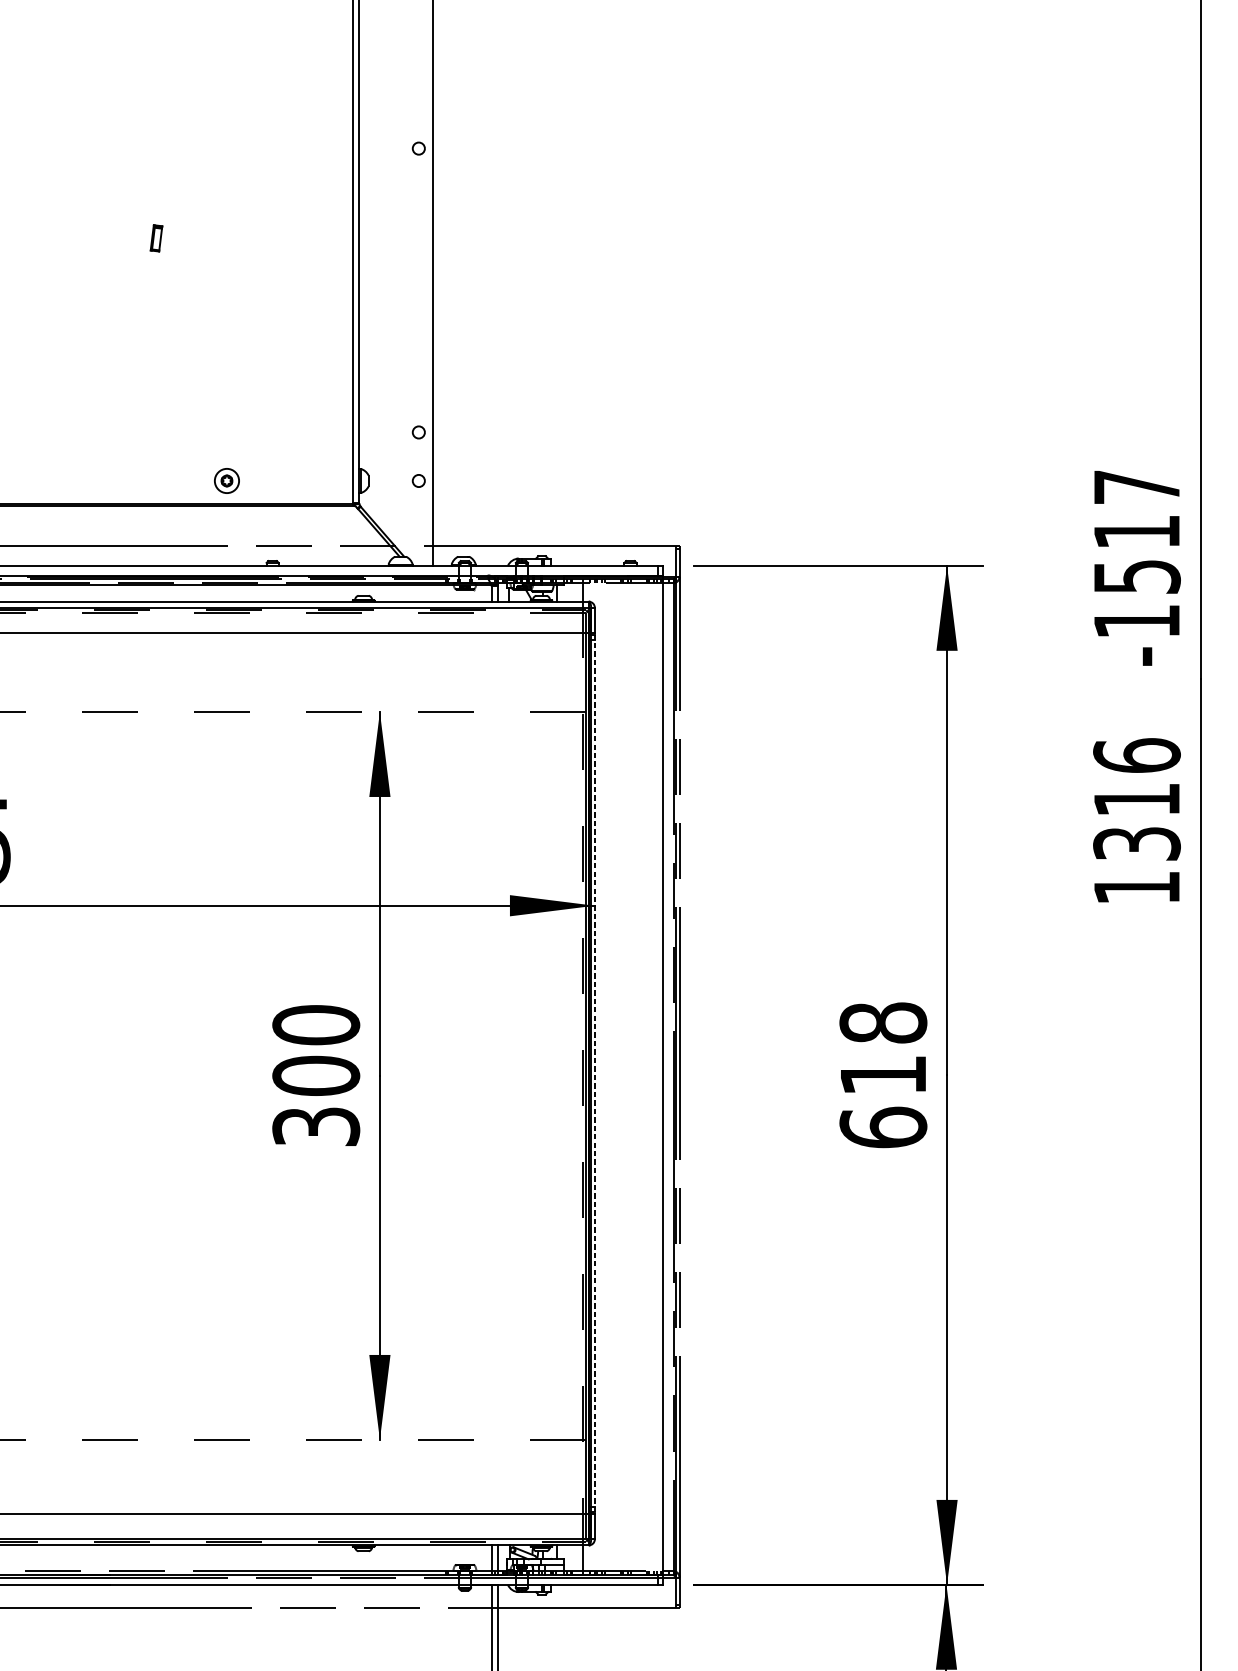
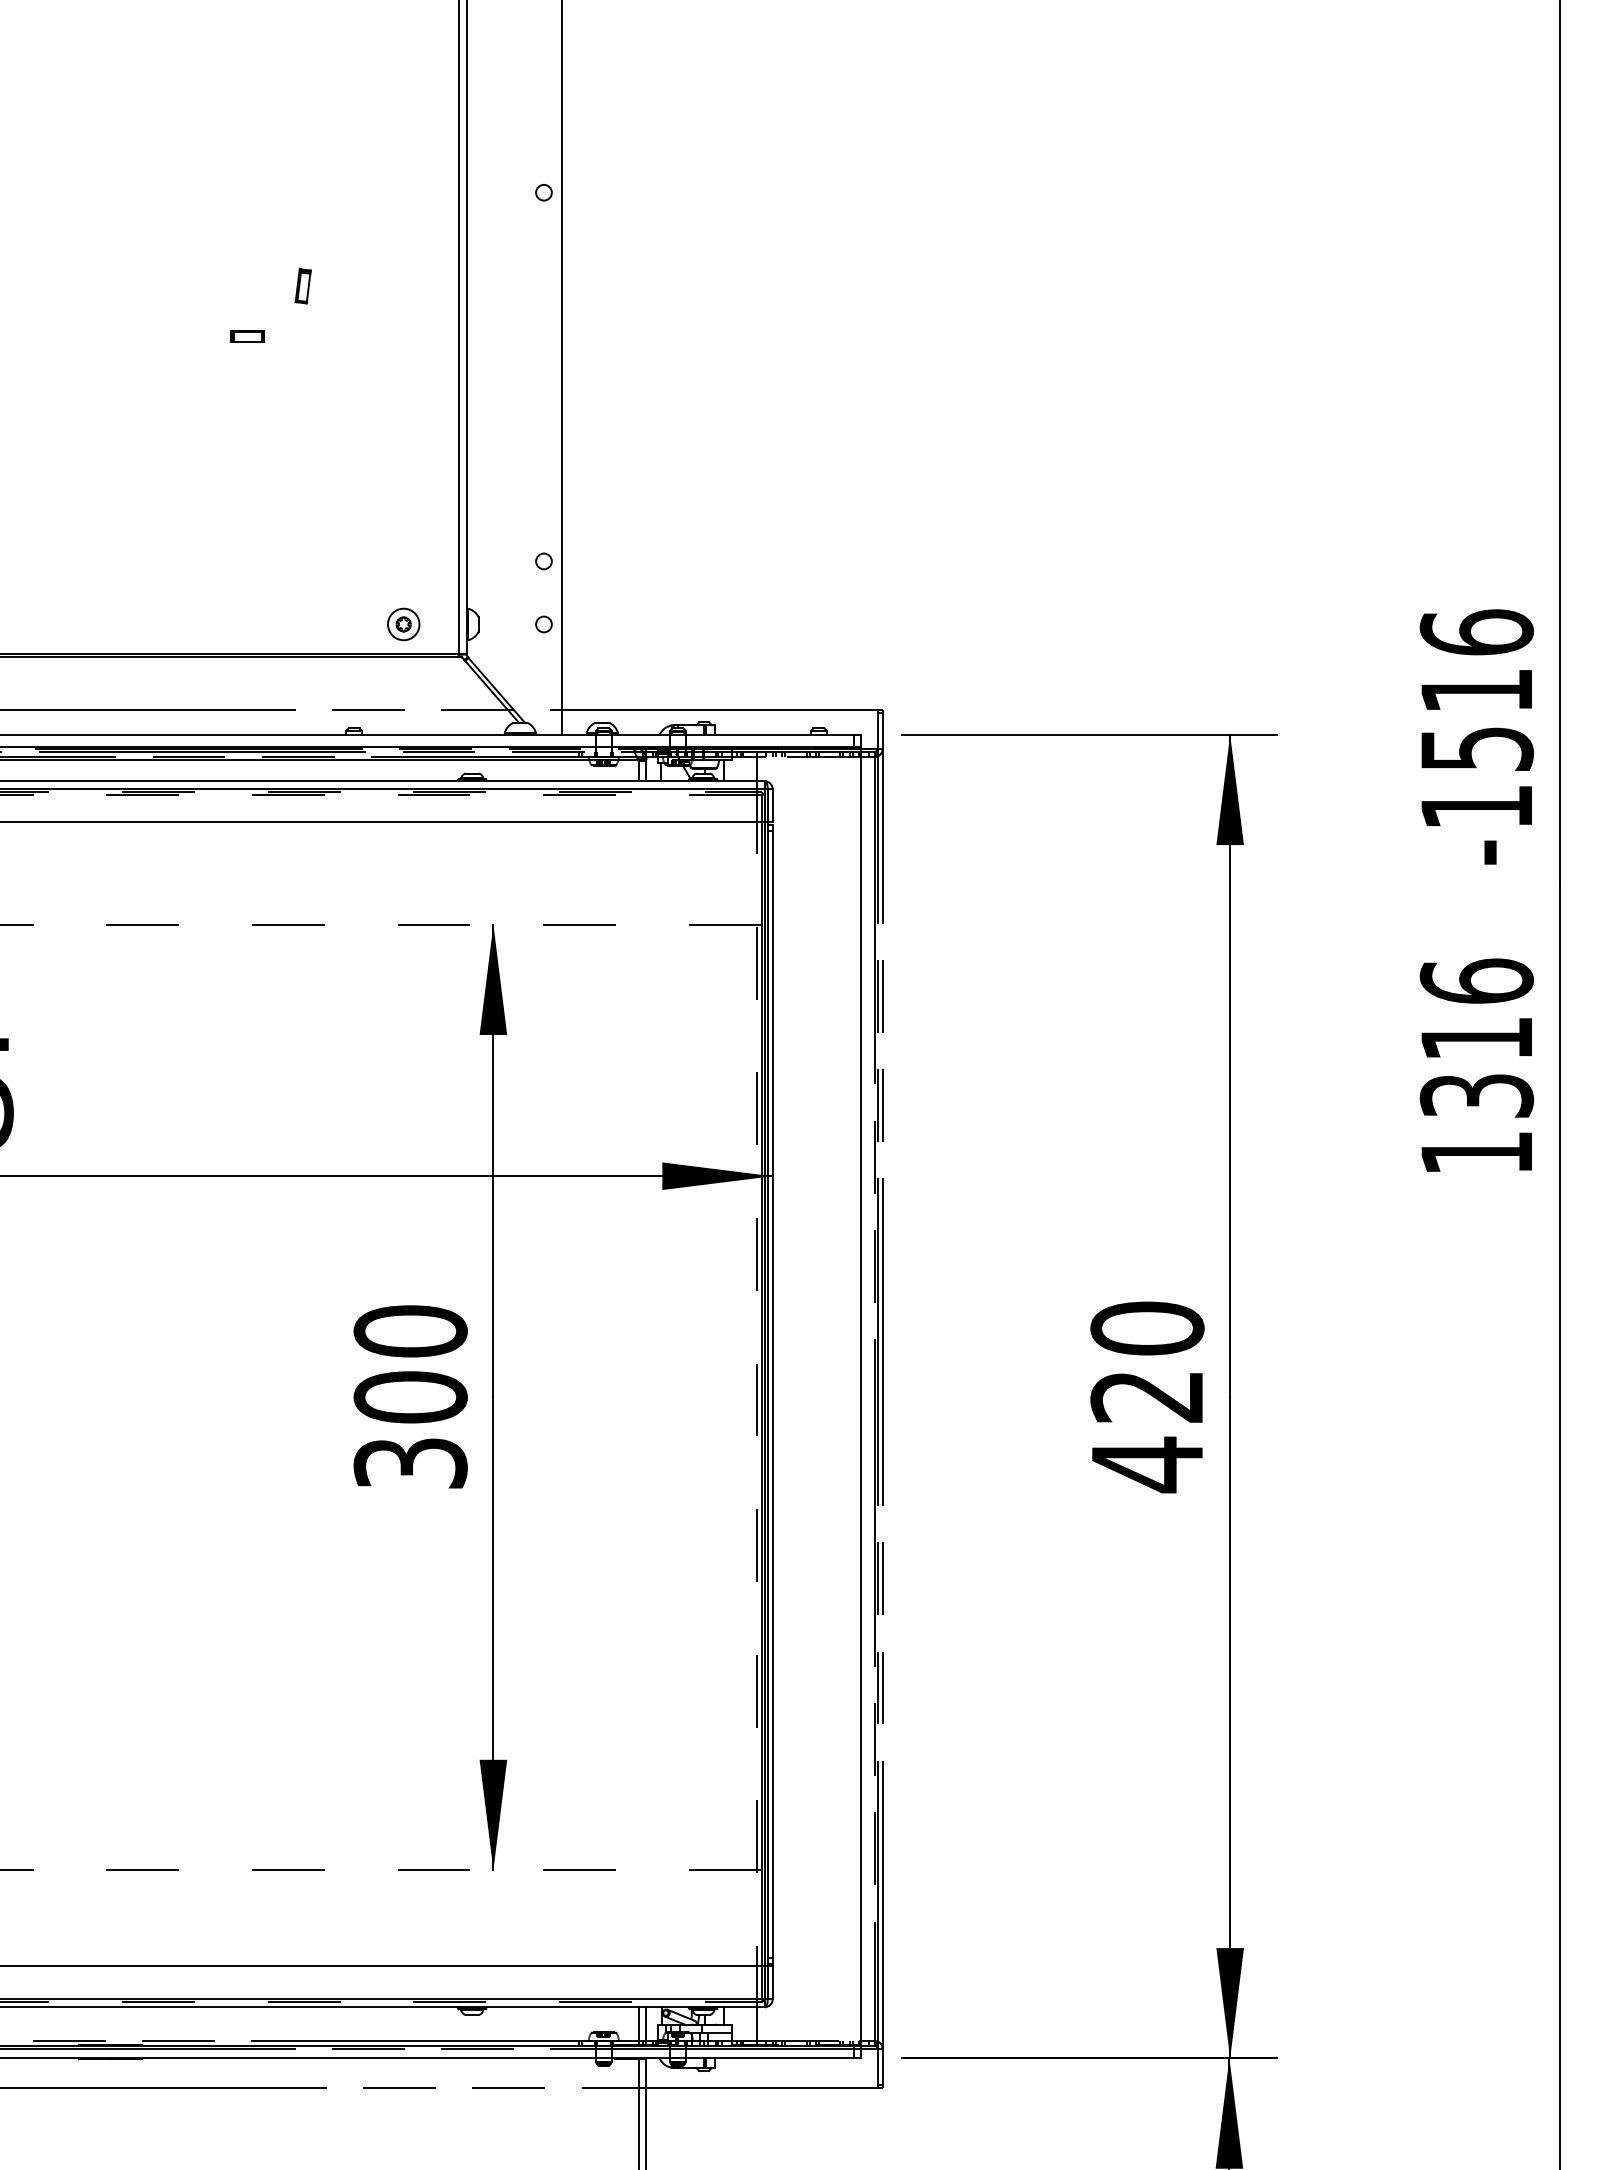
part: (155, 238) -> (302, 286), moved
part: (190, 259) -> (247, 336), added
part: (226, 481) -> (403, 624), moved
text: (1136, 487) -> (1476, 632), -1517 -> -1516
line: (594, 1073) -> (772, 1394), dashed -> solid
text: (883, 1076) -> (1147, 1397), 618 -> 420

